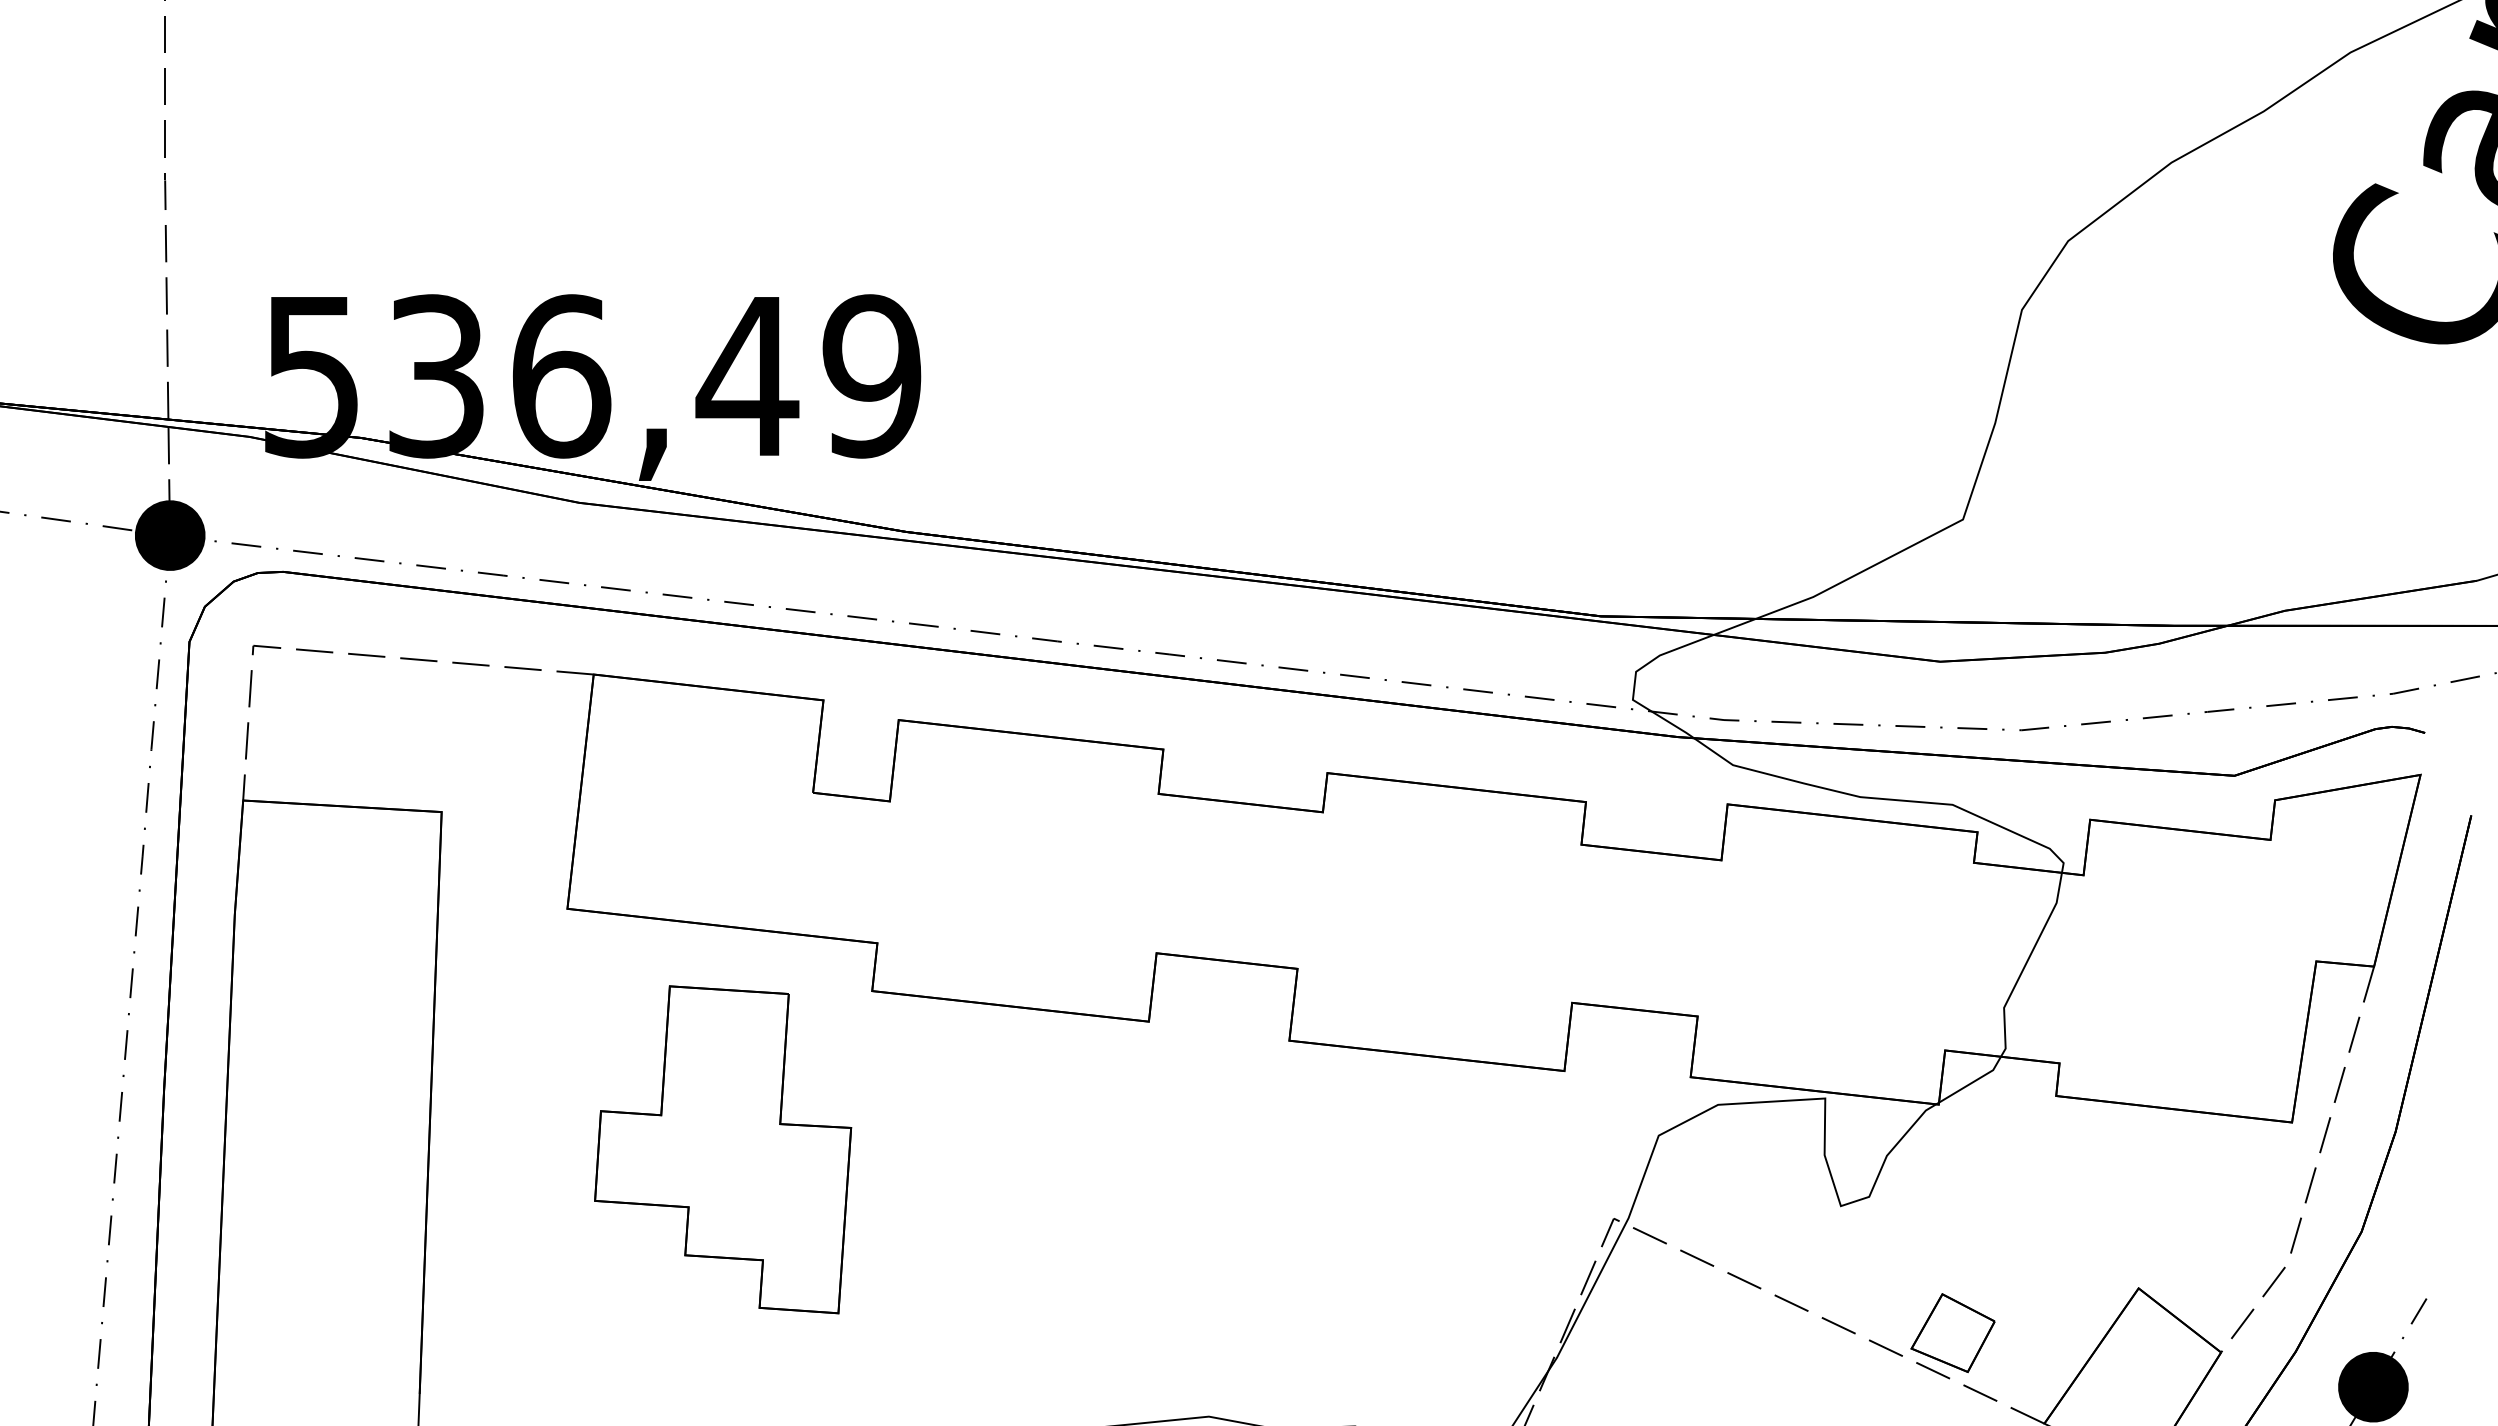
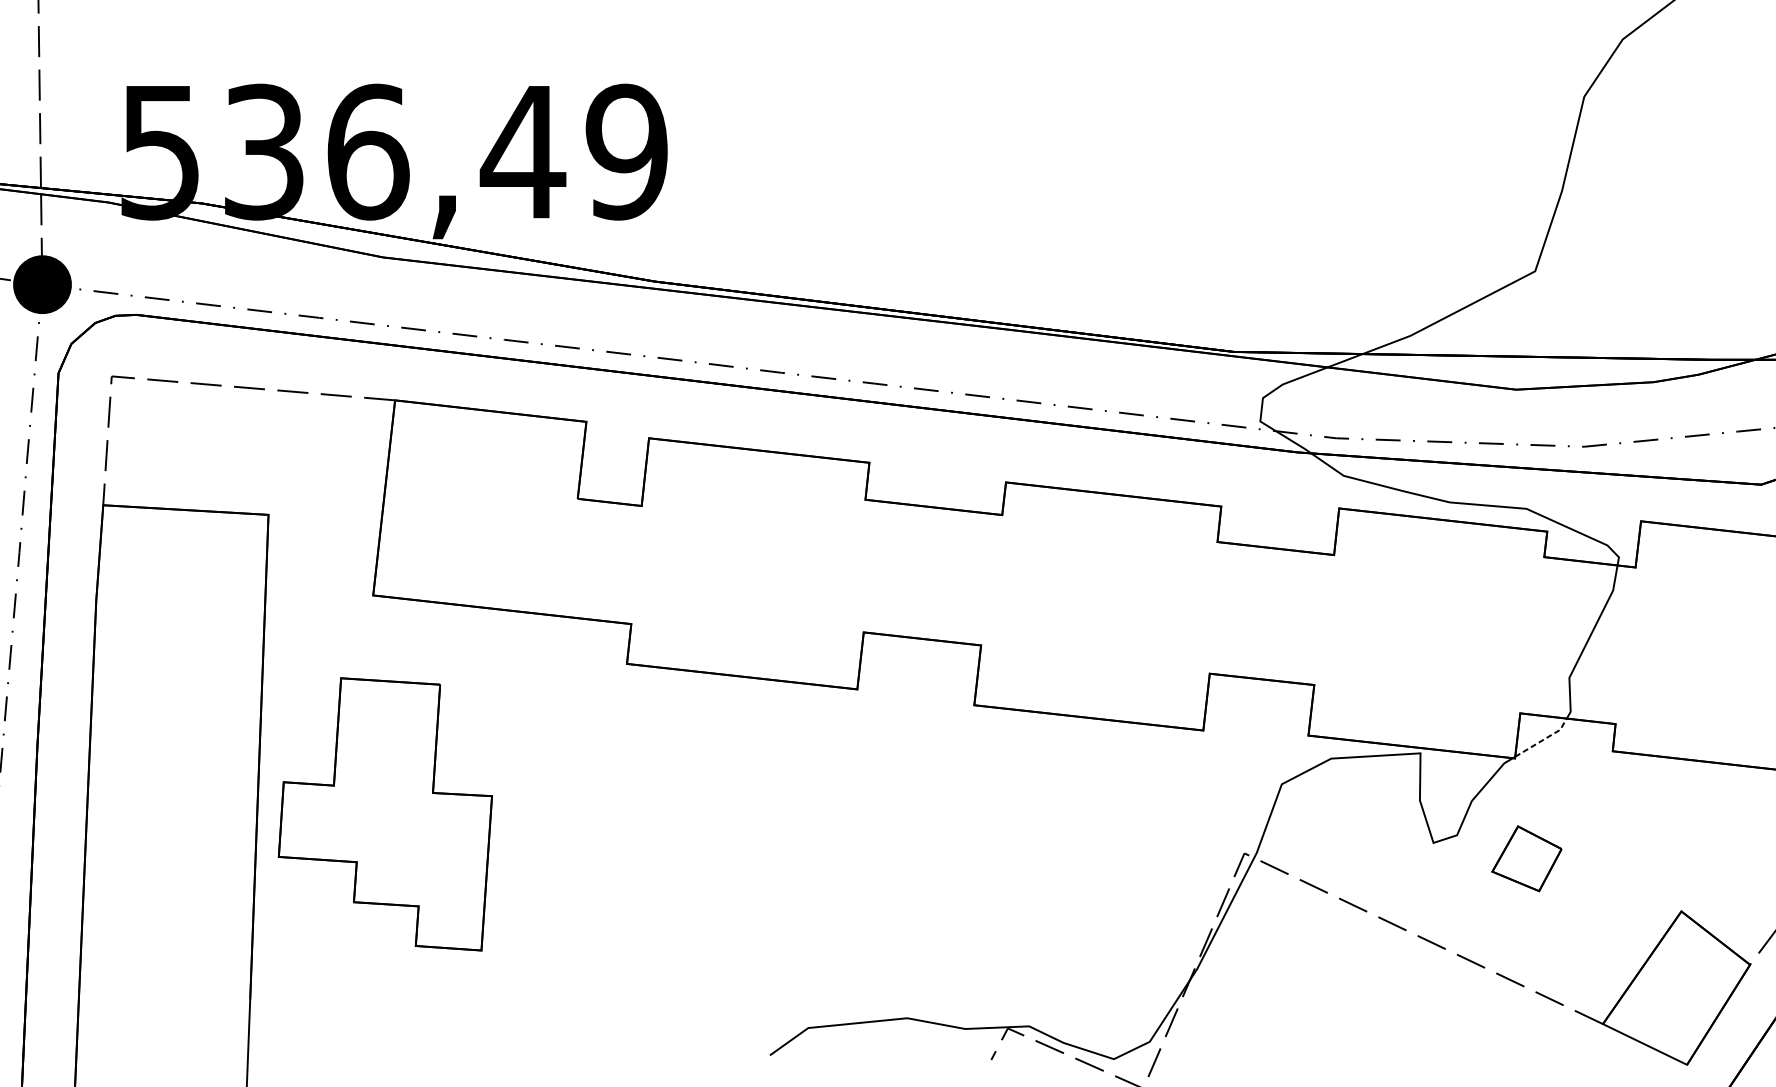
line: (1973, 1081) -> (1543, 739), solid -> dashed
part: (723, 1149) -> (385, 814), moved
part: (1952, 1332) -> (1526, 858), moved

